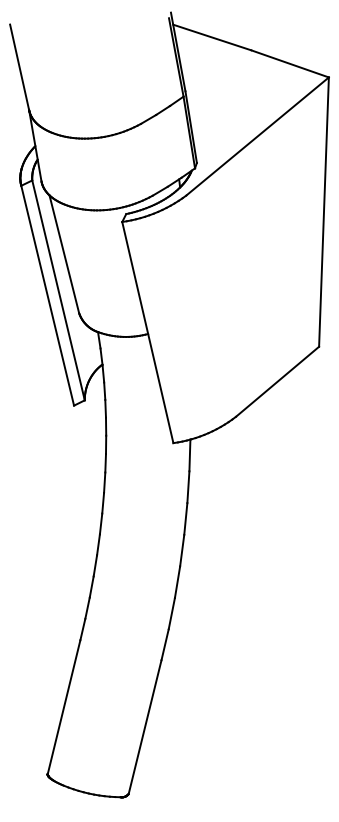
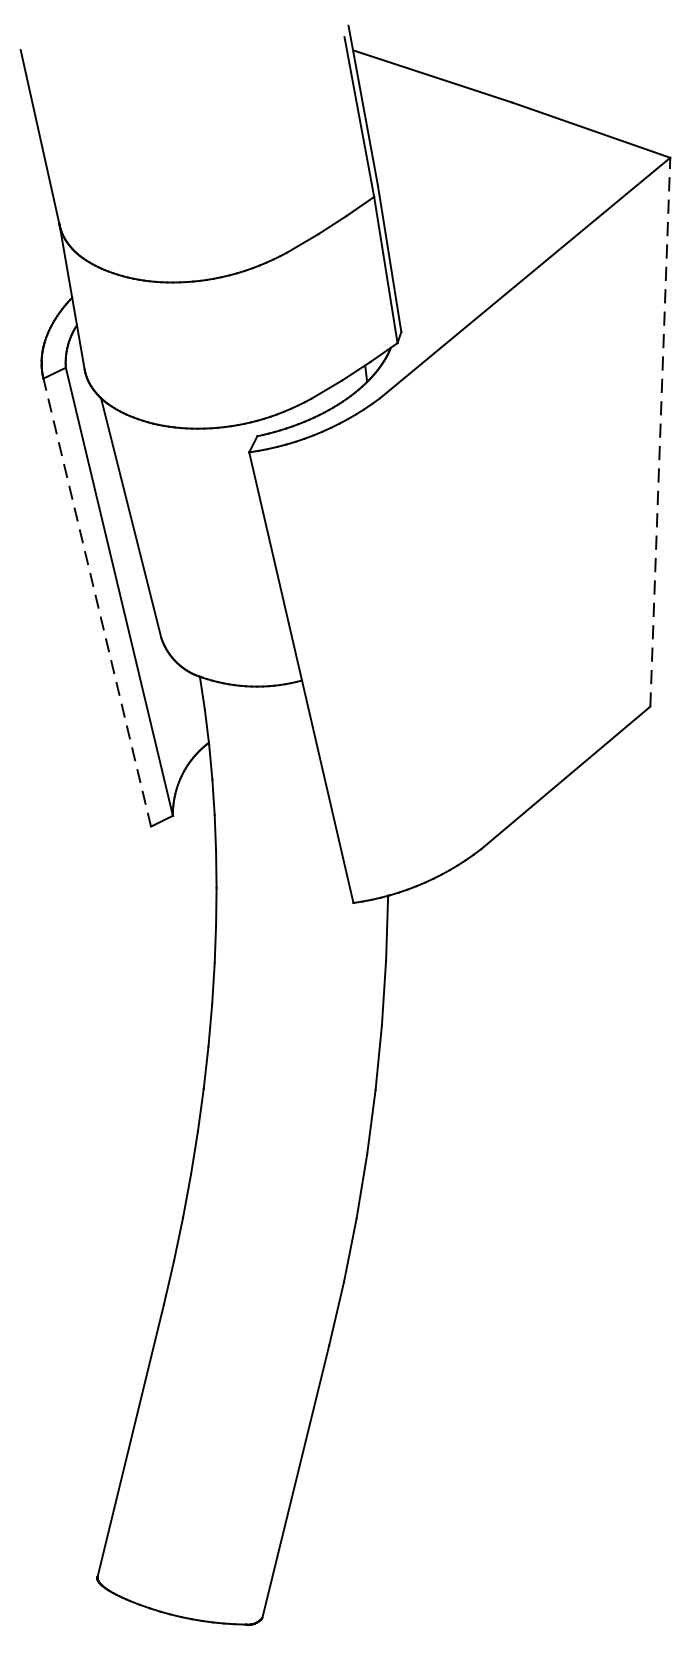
line: (323, 212) -> (659, 432), solid -> dashed
line: (47, 295) -> (96, 602), solid -> dashed

